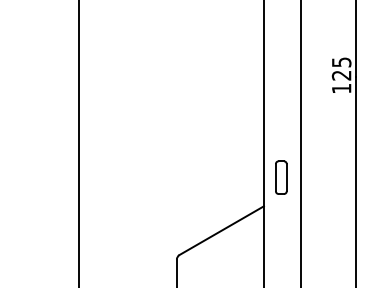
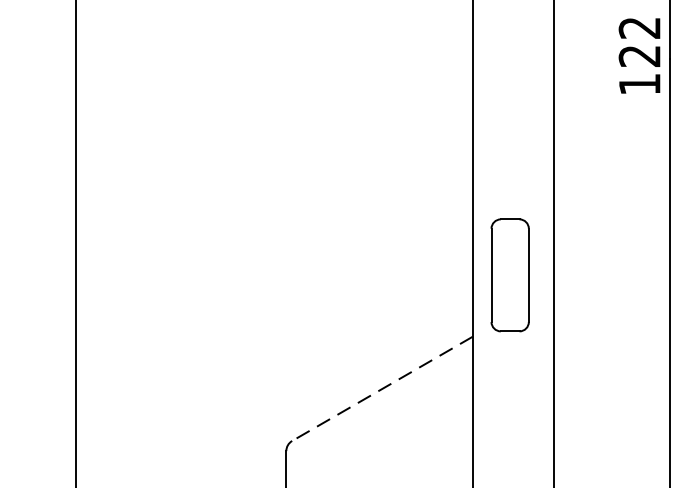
text: (341, 62) -> (639, 28), 125 -> 122
part: (281, 177) -> (510, 274), size x1.6
line: (221, 230) -> (382, 388), solid -> dashed

